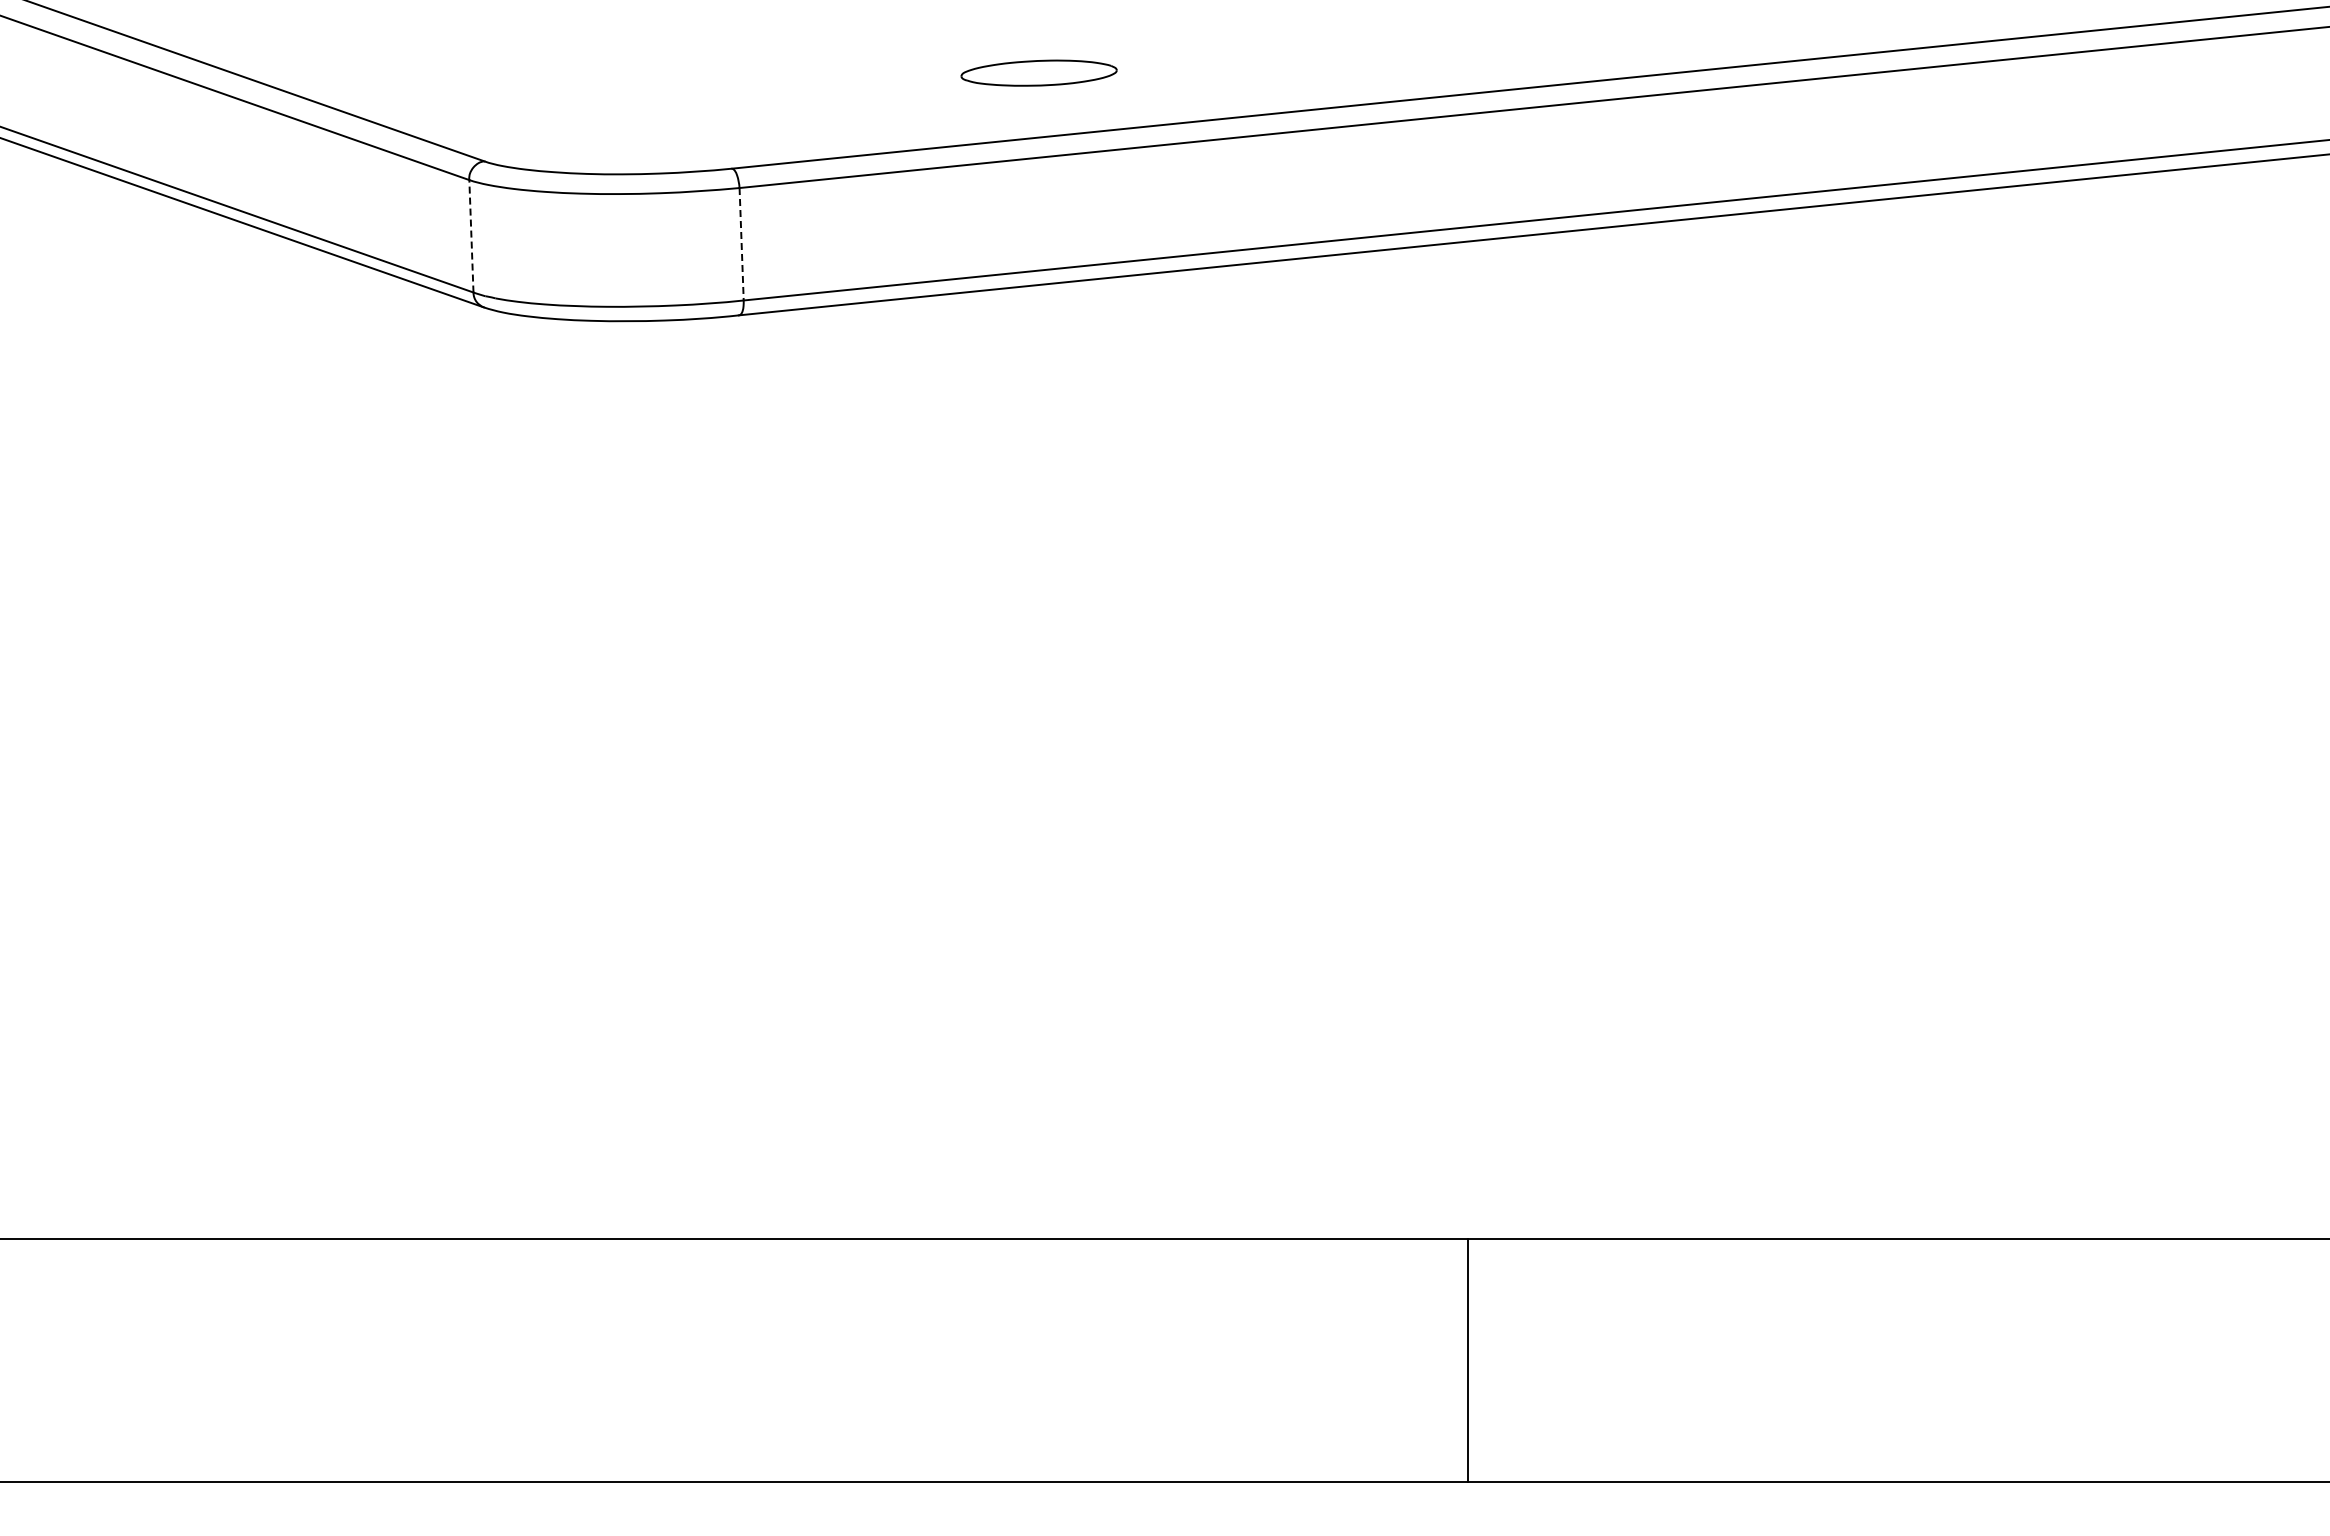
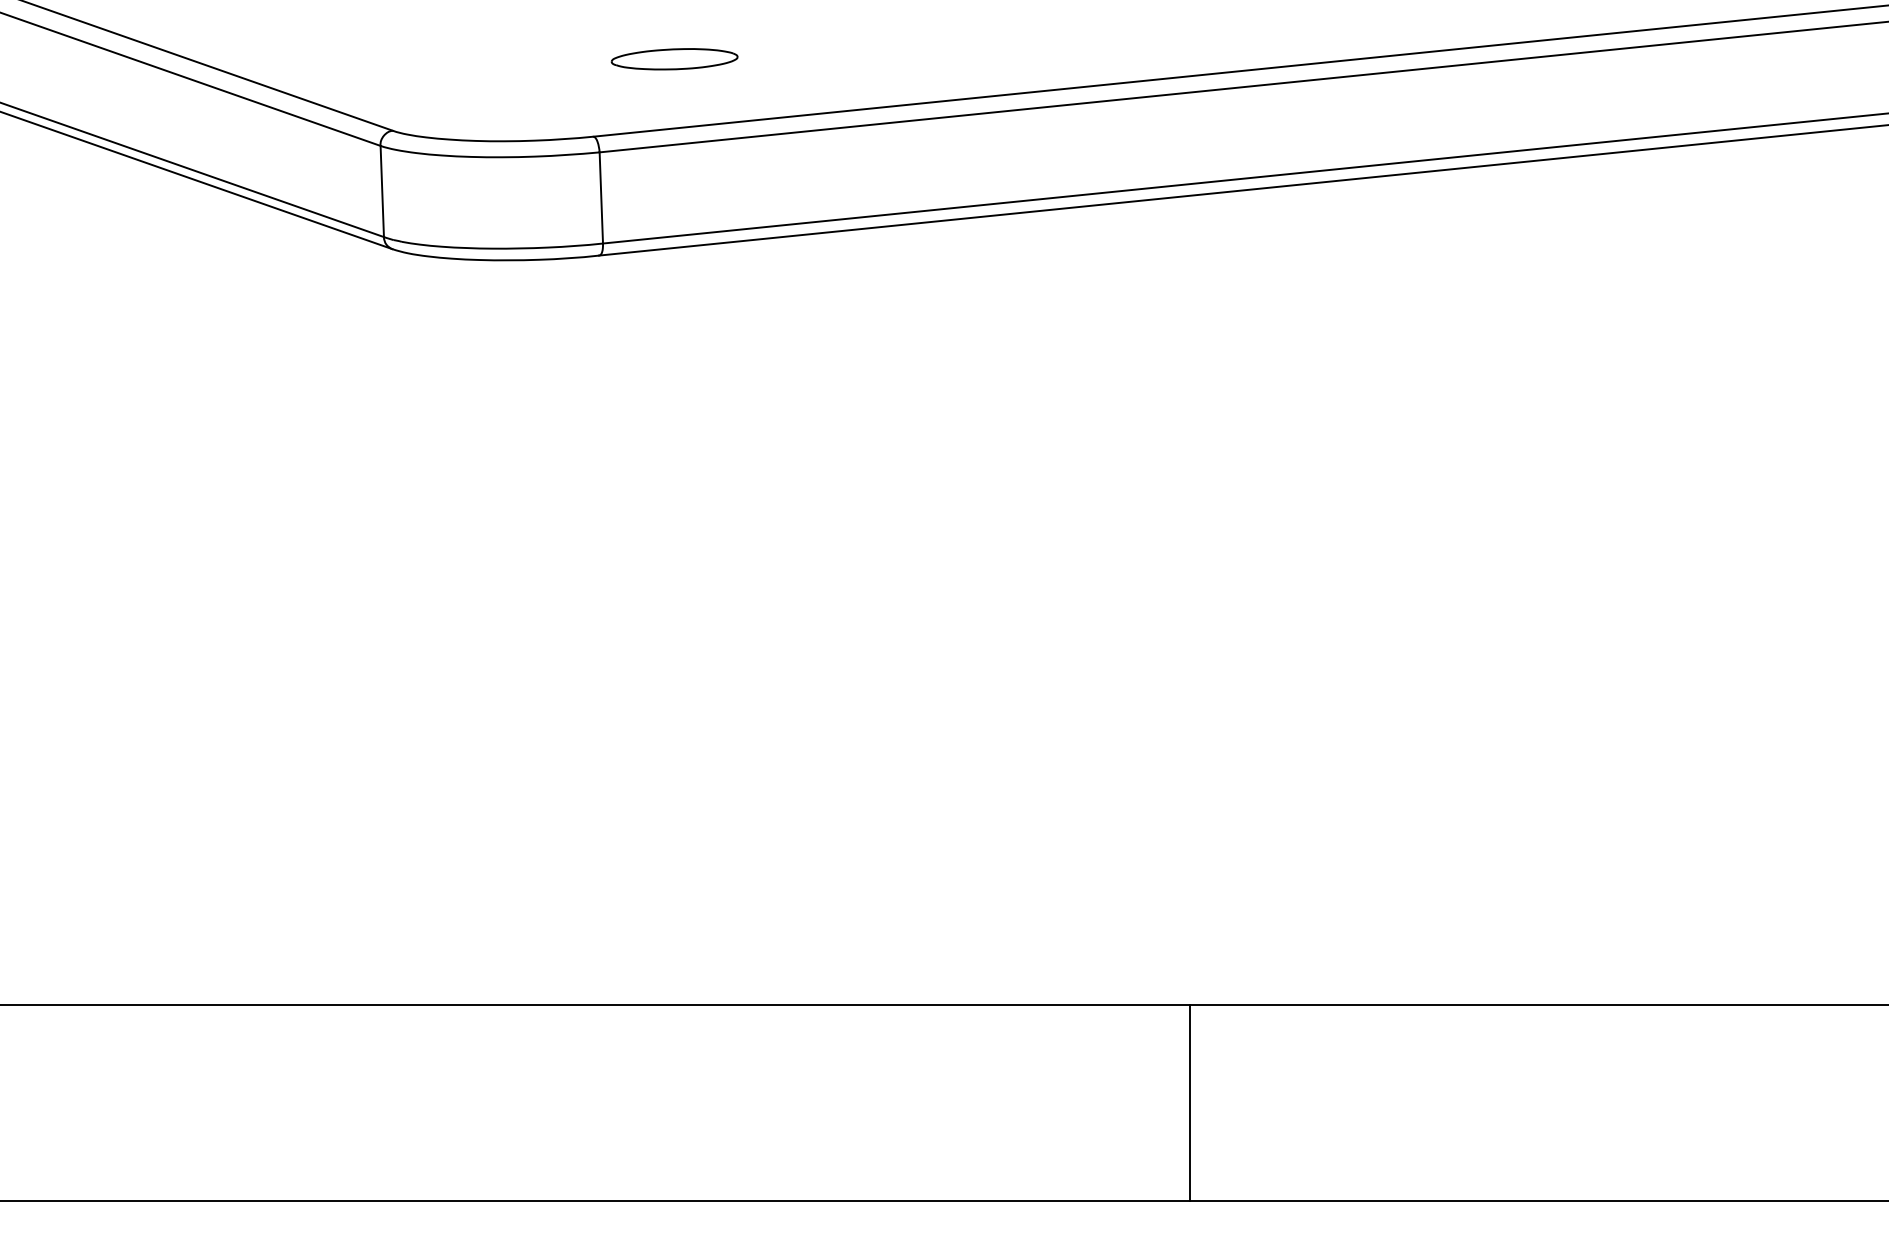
part: (1038, 72) -> (674, 58), moved
line: (471, 235) -> (382, 190), dashed -> solid
line: (741, 244) -> (601, 198), dashed -> solid

